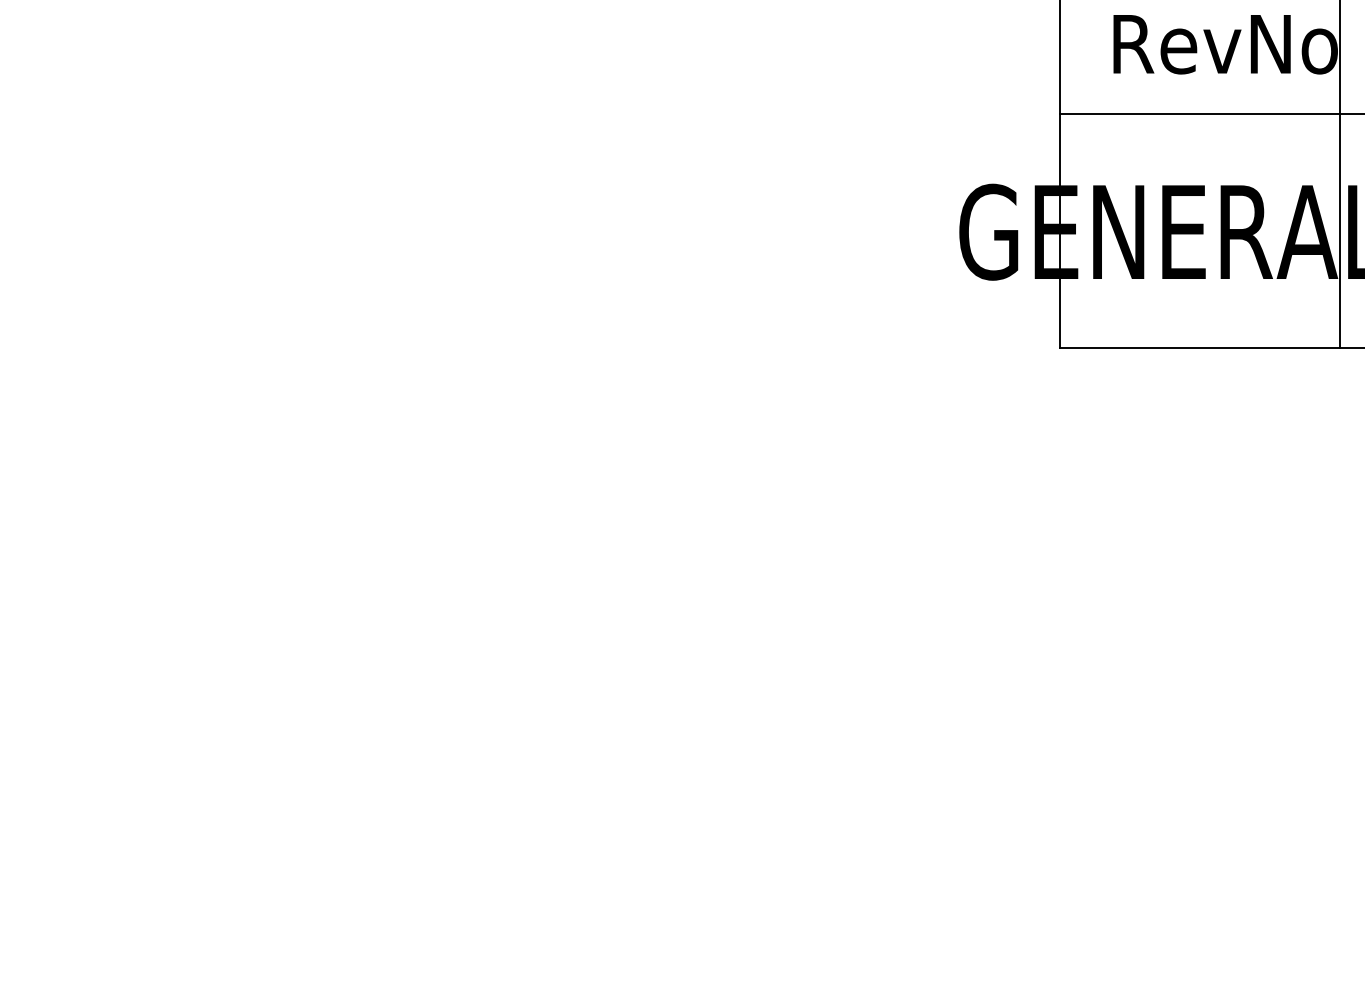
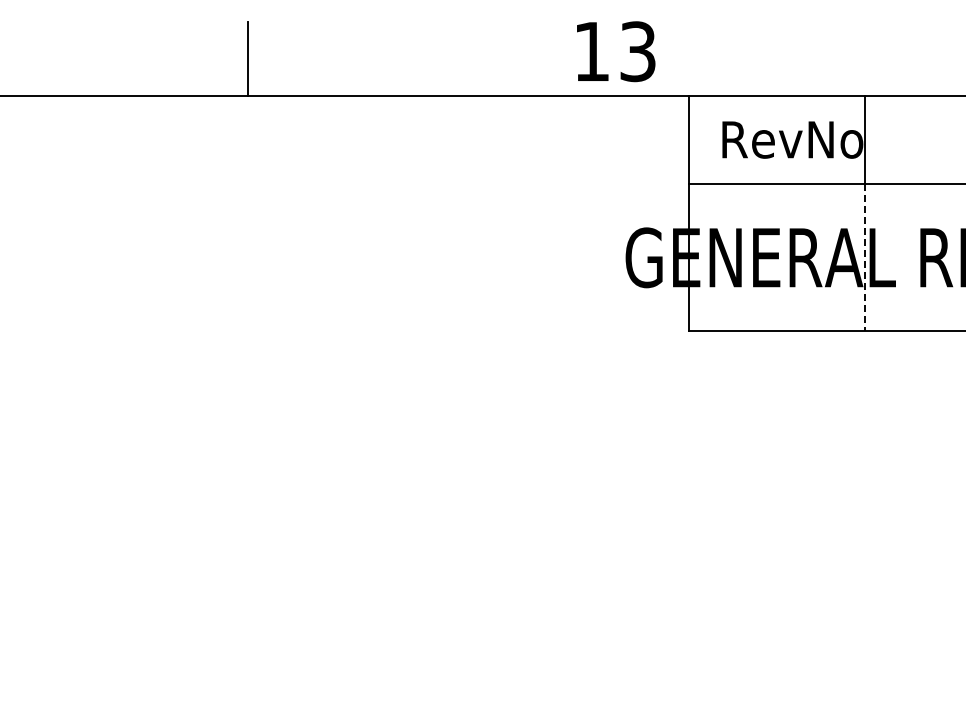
line: (1339, 231) -> (864, 257), solid -> dashed

